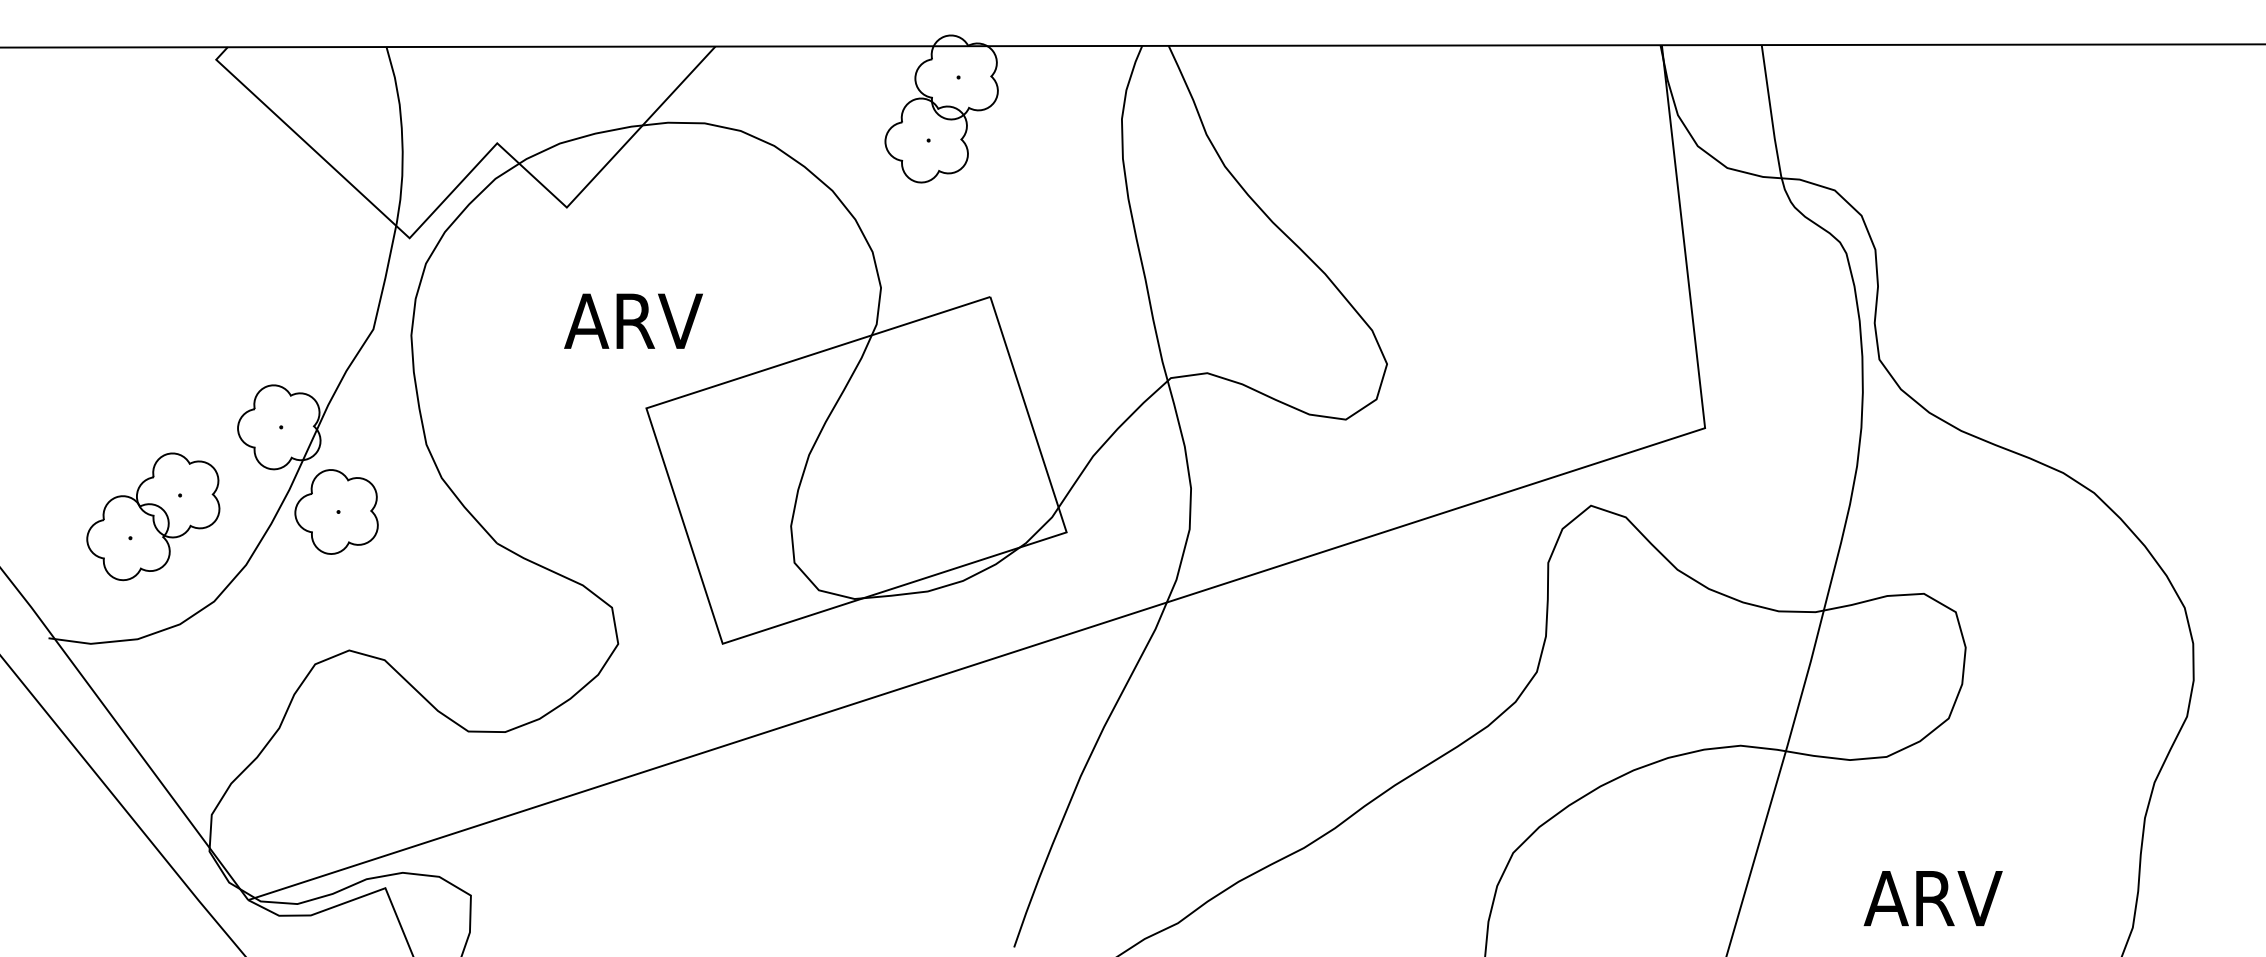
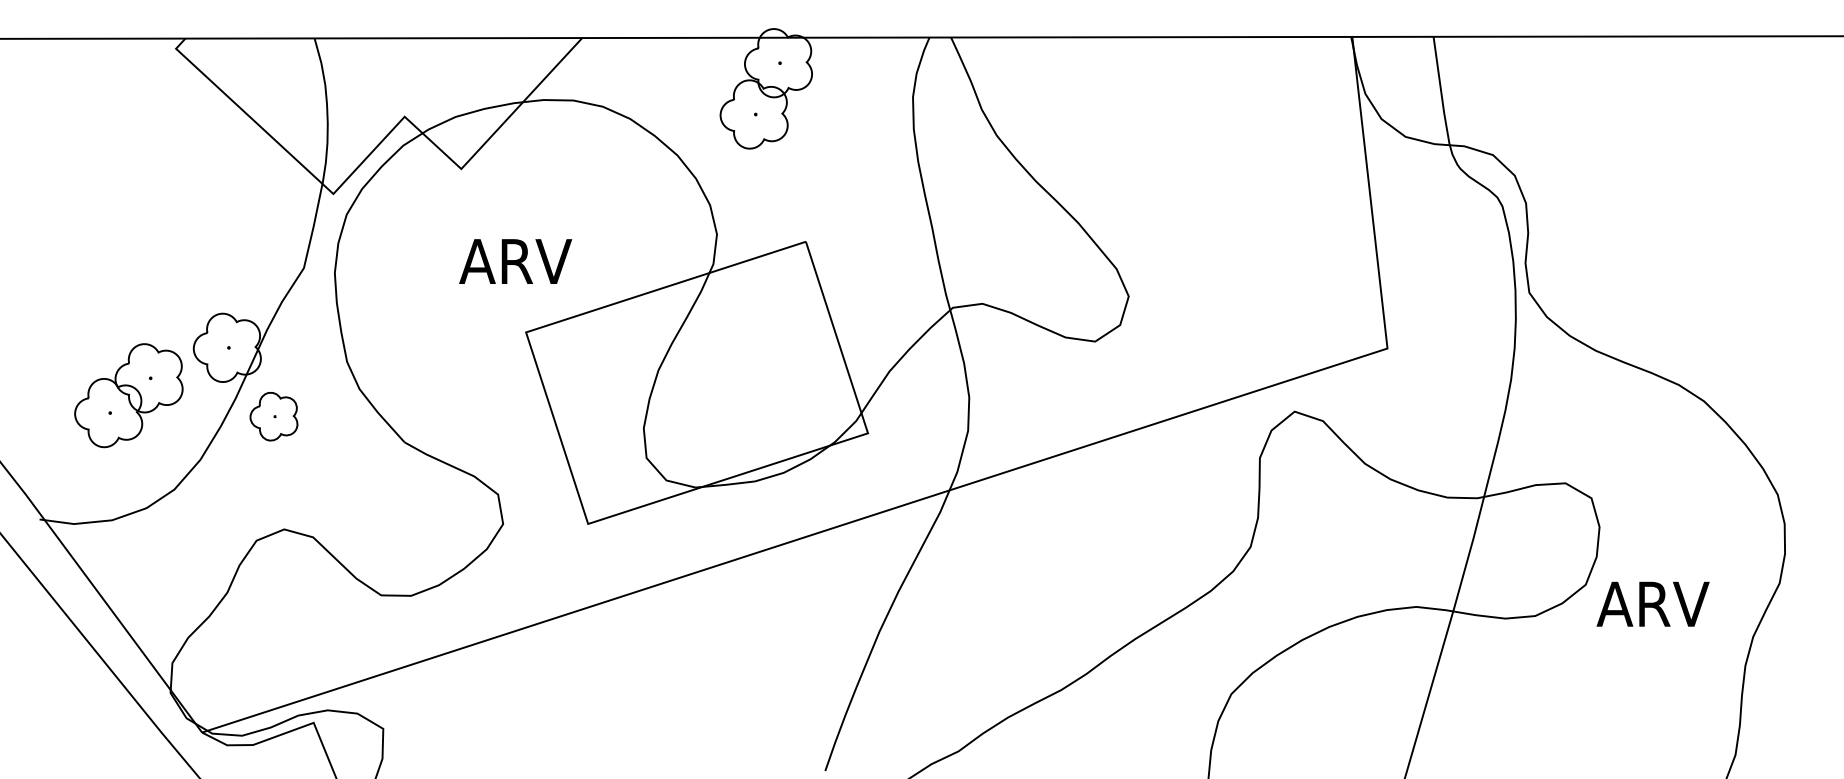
part: (335, 511) -> (273, 416), size x0.7
part: (152, 516) -> (128, 395), moved
text: (1932, 897) -> (1652, 603), moved

